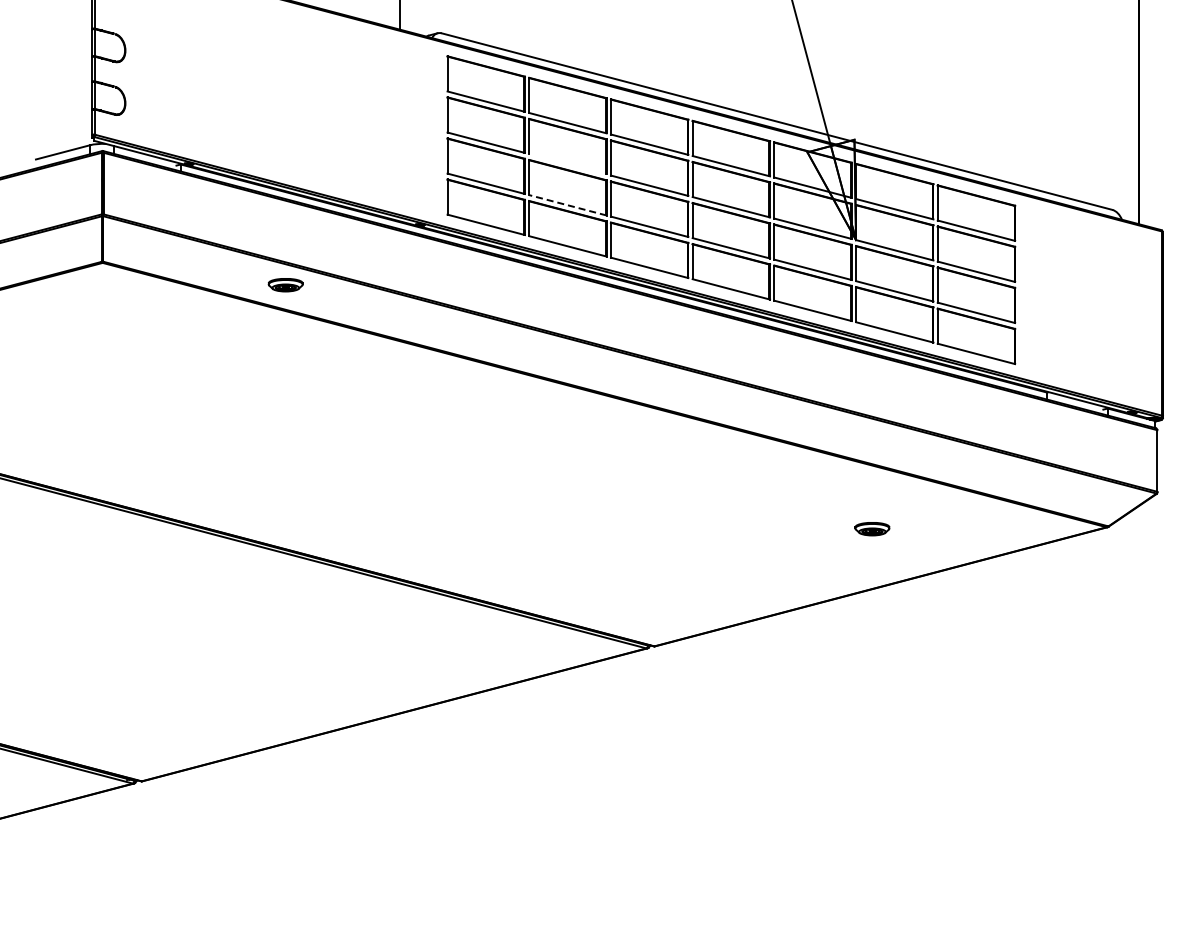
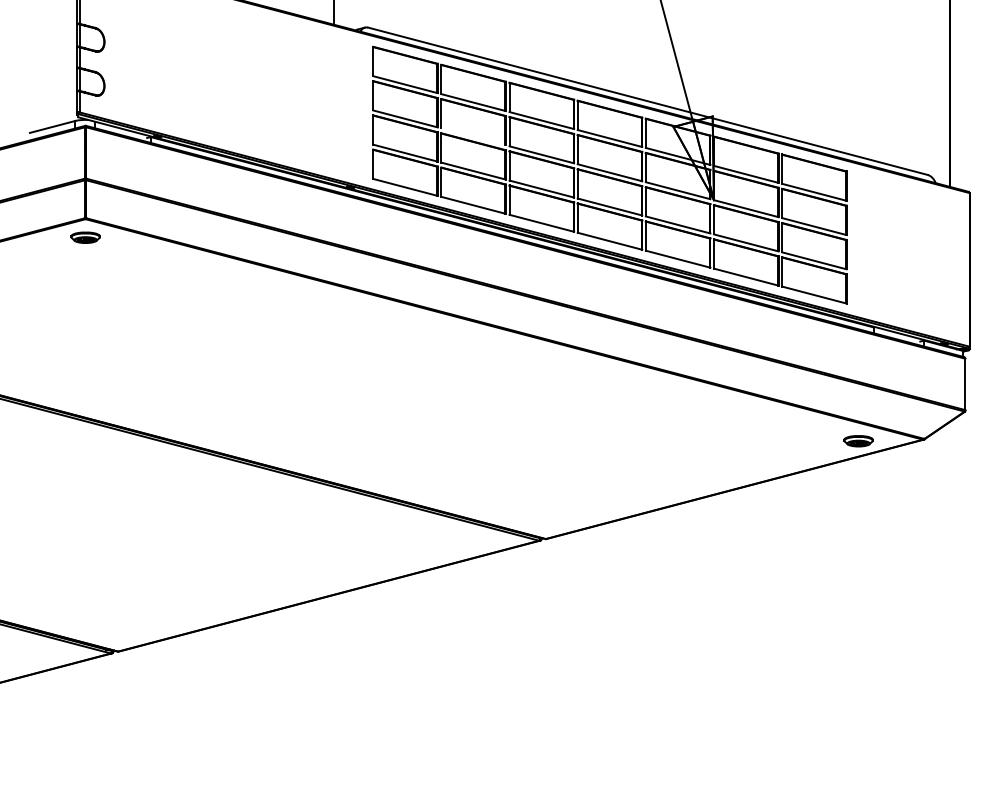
line: (567, 205) -> (473, 171), dashed -> solid
part: (285, 285) -> (85, 238), moved
part: (872, 529) -> (858, 441), moved

